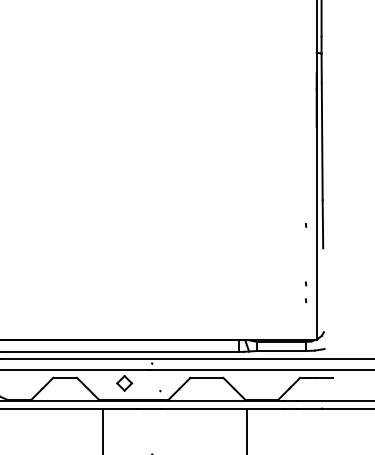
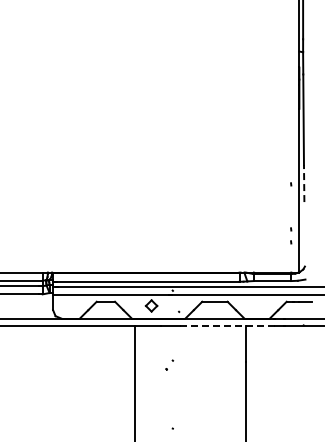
line: (323, 224) -> (304, 183), solid -> dashed
line: (223, 408) -> (227, 325), solid -> dashed

